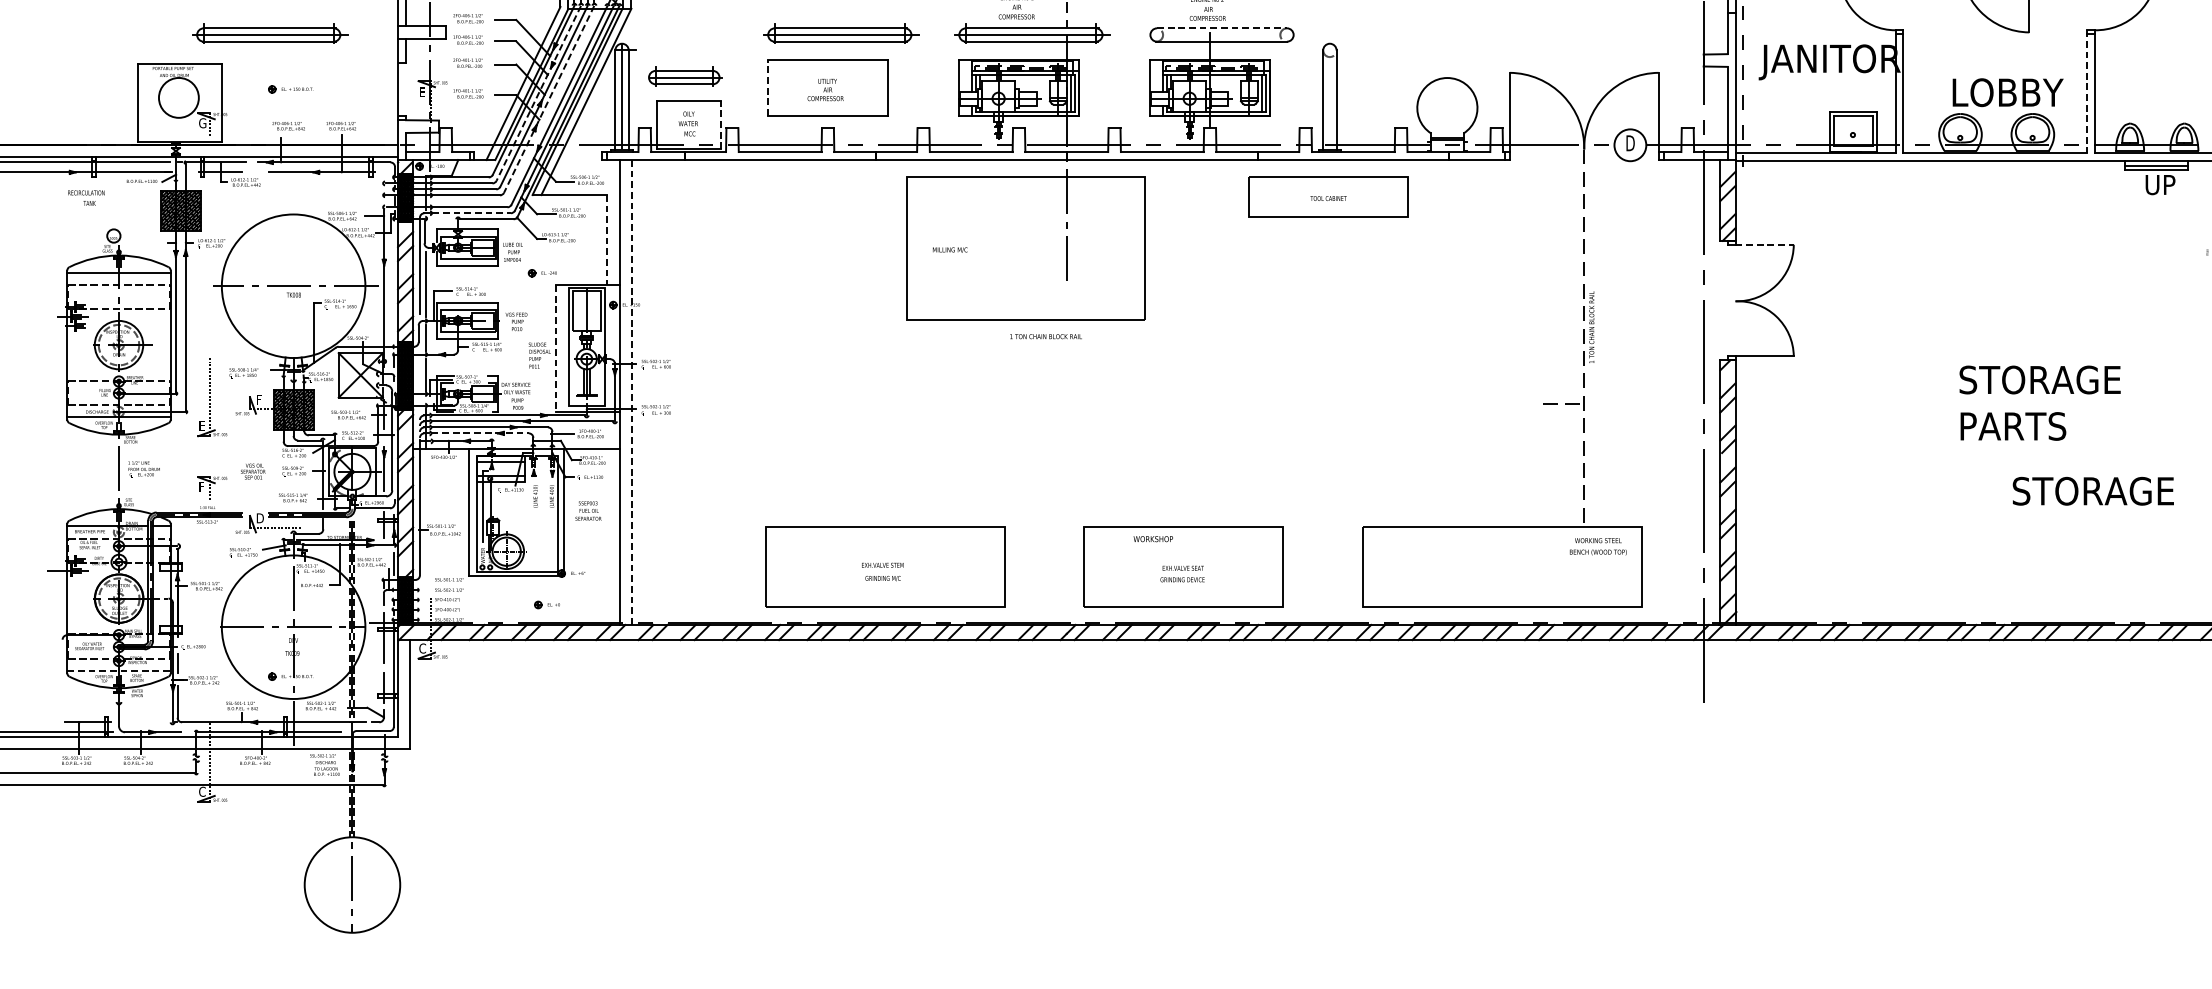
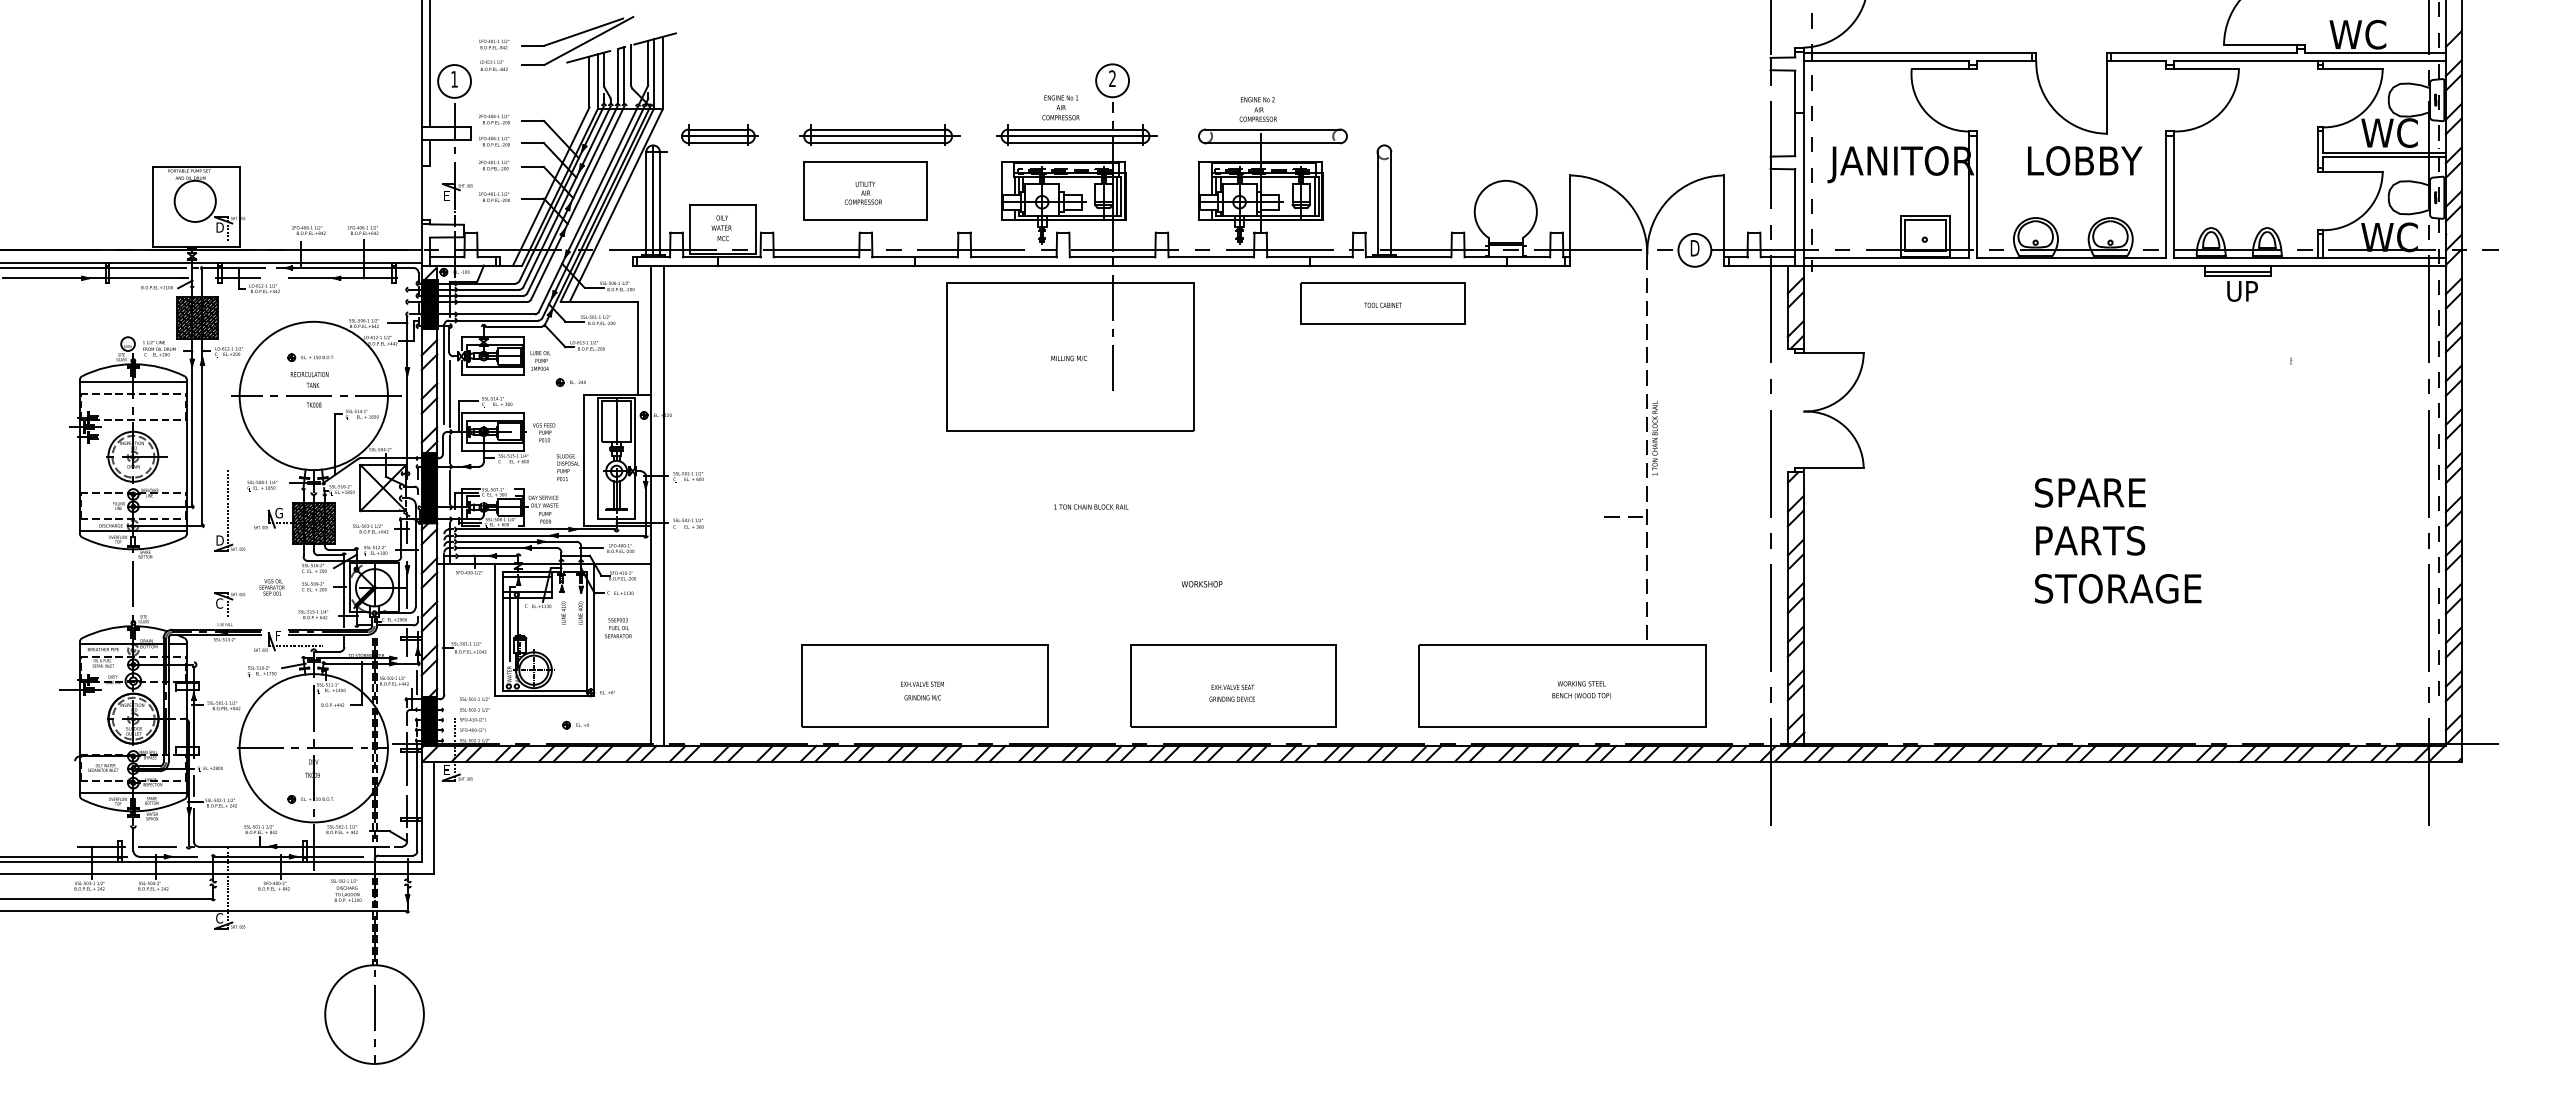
line: (1222, 28) -> (1273, 129), dashed -> solid
part: (270, 33) -> (289, 134), removed
part: (685, 75) -> (719, 134), moved
line: (768, 88) -> (804, 191), dashed -> solid
part: (289, 89) -> (309, 357), moved
text: (2008, 92) -> (2085, 160), moved
line: (2086, 92) -> (2166, 195), dashed -> solid
line: (538, 94) -> (566, 197), dashed -> solid
line: (548, 99) -> (577, 203), dashed -> solid
text: (202, 123) -> (219, 227), G -> D
line: (721, 125) -> (755, 229), dashed -> solid
text: (86, 197) -> (309, 379), moved
line: (471, 213) -> (497, 320), dashed -> solid
line: (607, 240) -> (638, 348), dashed -> solid
line: (1765, 245) -> (1834, 353), dashed -> solid
text: (949, 249) -> (1068, 358), moved
text: (1046, 336) -> (1091, 506), moved
line: (555, 348) -> (584, 460), dashed -> solid
text: (2050, 379) -> (2128, 492), STORAGE -> SPARE
line: (632, 393) -> (663, 506), dashed -> solid
text: (259, 399) -> (278, 512), F -> G
text: (202, 426) -> (219, 540), E -> D
line: (481, 432) -> (507, 547), dashed -> solid
text: (144, 468) -> (159, 348), moved
text: (202, 487) -> (219, 603), F -> C
text: (2093, 490) -> (2118, 588), moved
text: (260, 518) -> (279, 635), D -> F
text: (1152, 539) -> (1201, 584), moved
text: (1598, 546) -> (1581, 689), moved
text: (422, 648) -> (446, 770), C -> E
line: (119, 671) -> (133, 793), dashed -> solid
line: (142, 722) -> (157, 846), added

